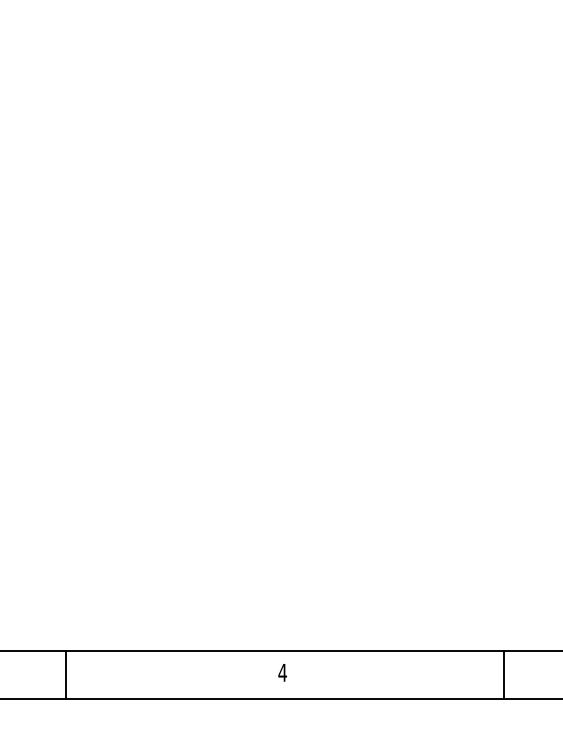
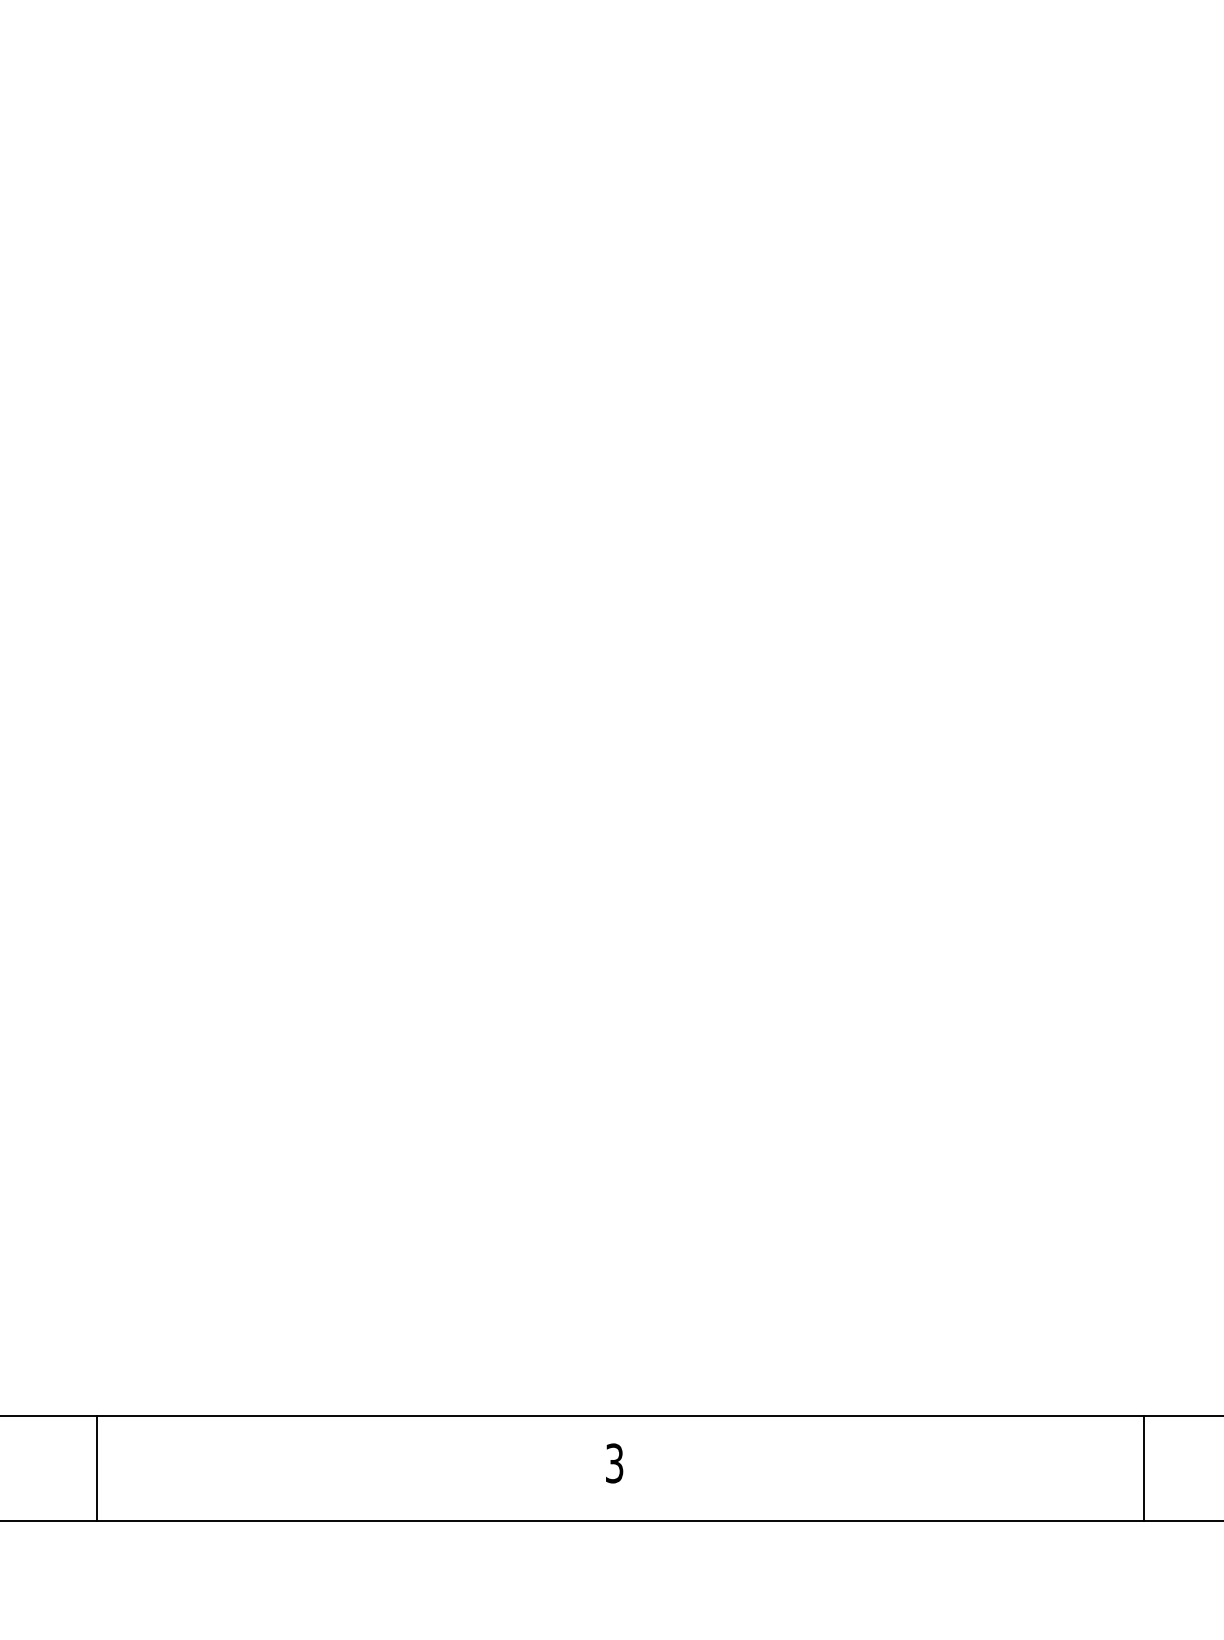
text: (282, 672) -> (614, 1462), 4 -> 3
line: (65, 675) -> (96, 1469), moved
line: (504, 675) -> (1144, 1469), moved

